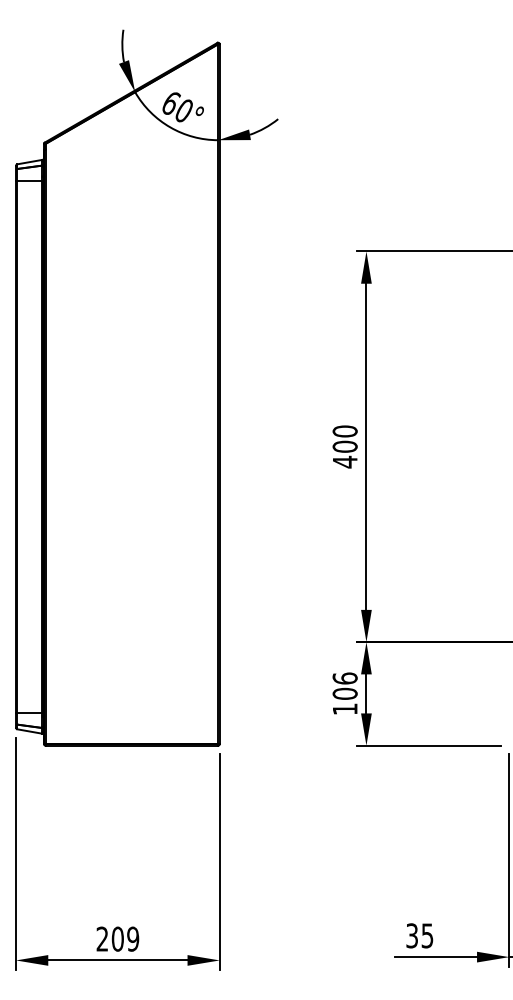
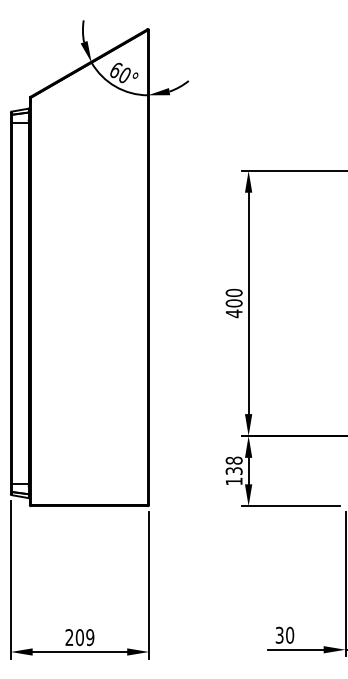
text: (344, 685) -> (233, 465), 106 -> 138
text: (428, 934) -> (290, 634), 35 -> 30

